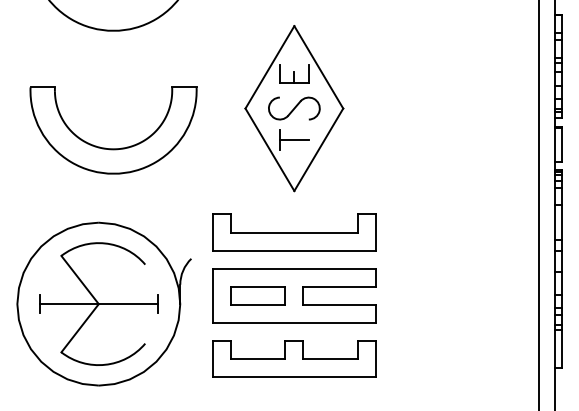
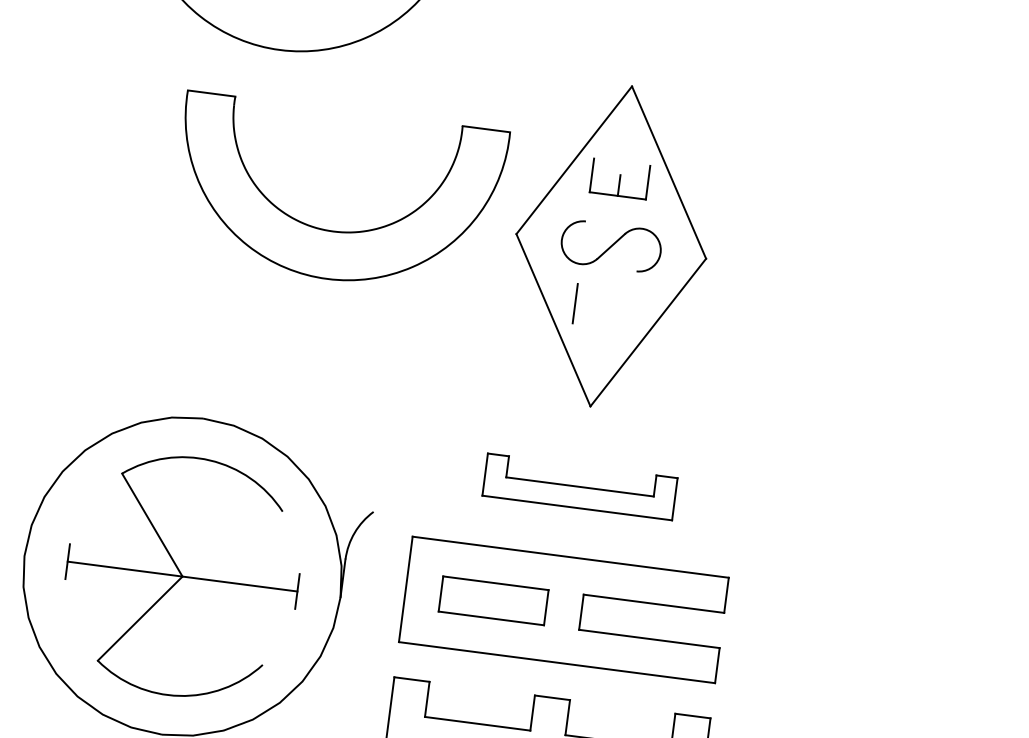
line: (293, 139) -> (601, 306), removed
part: (113, 148) -> (333, 229), moved
part: (294, 232) -> (580, 486), size x0.6

